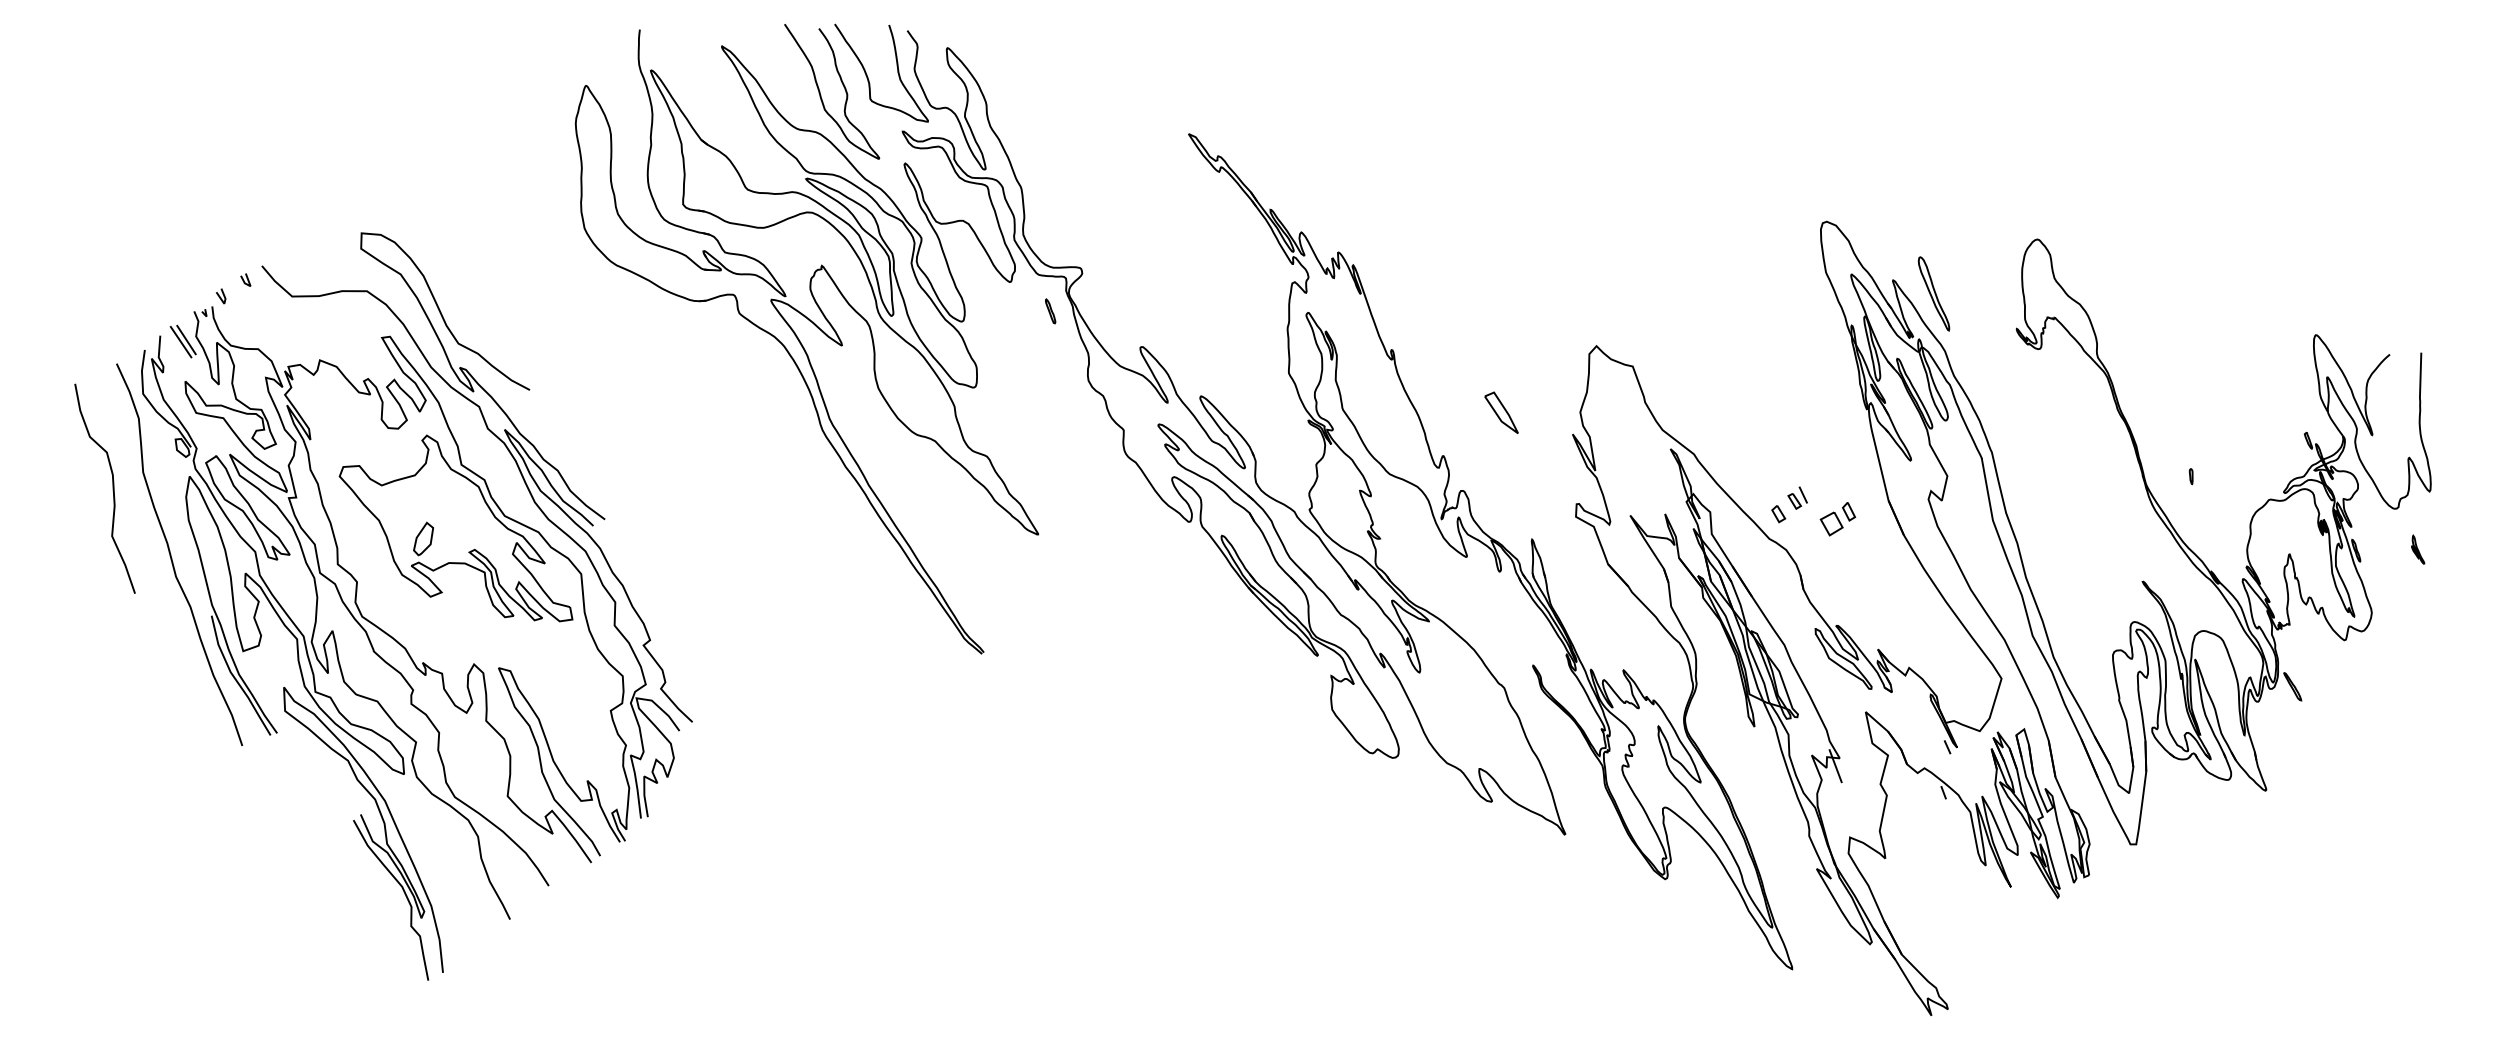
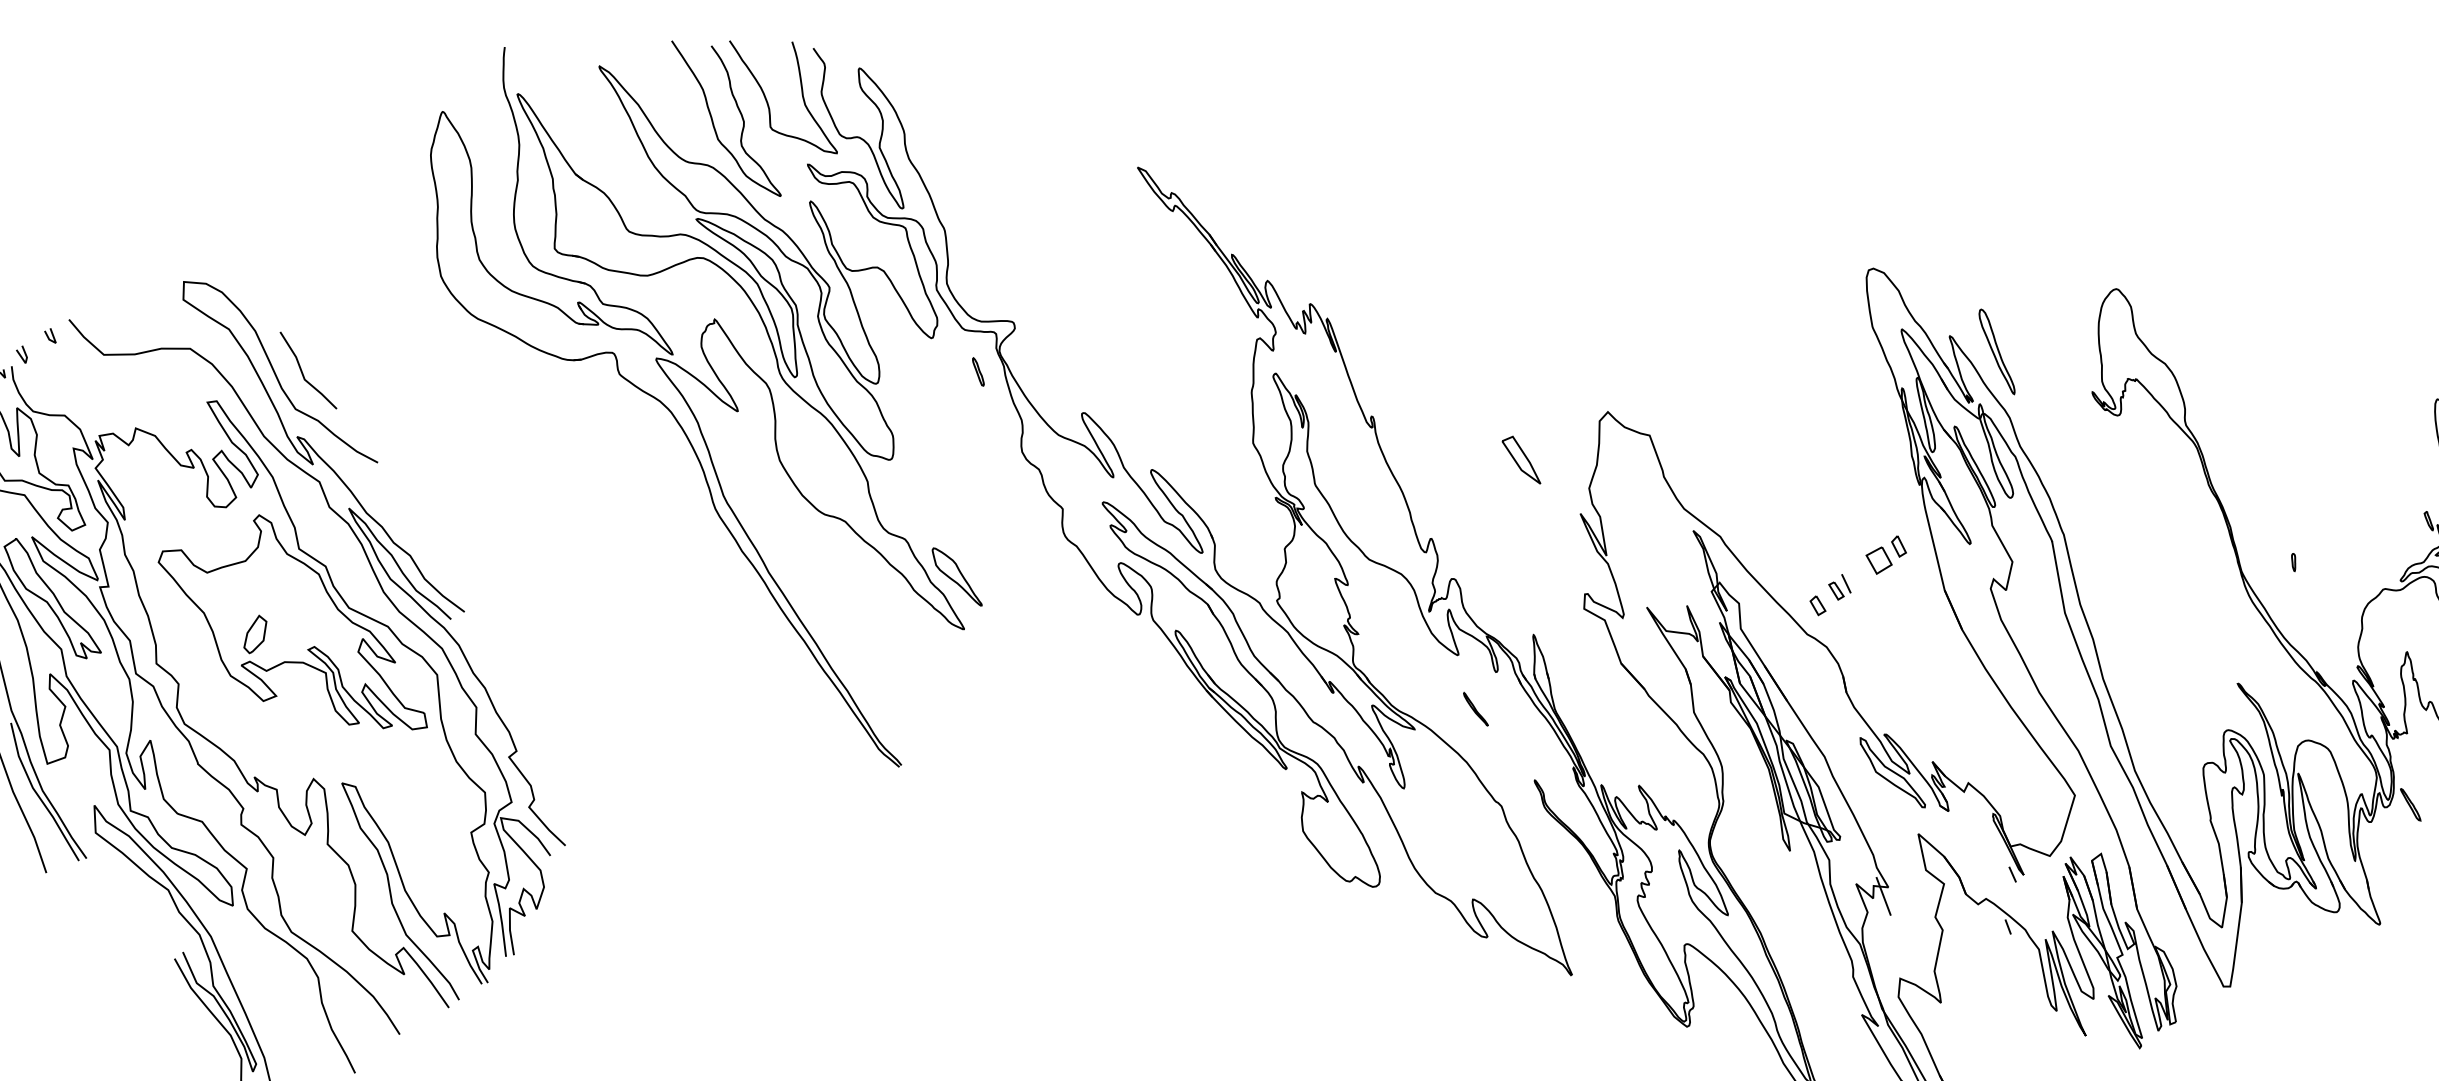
line: (464, 309) -> (302, 369), added
part: (1501, 412) -> (1521, 459), moved
part: (1032, 488) -> (957, 576), added
part: (1837, 519) -> (1885, 555), moved
part: (1481, 603) -> (1475, 708), added

